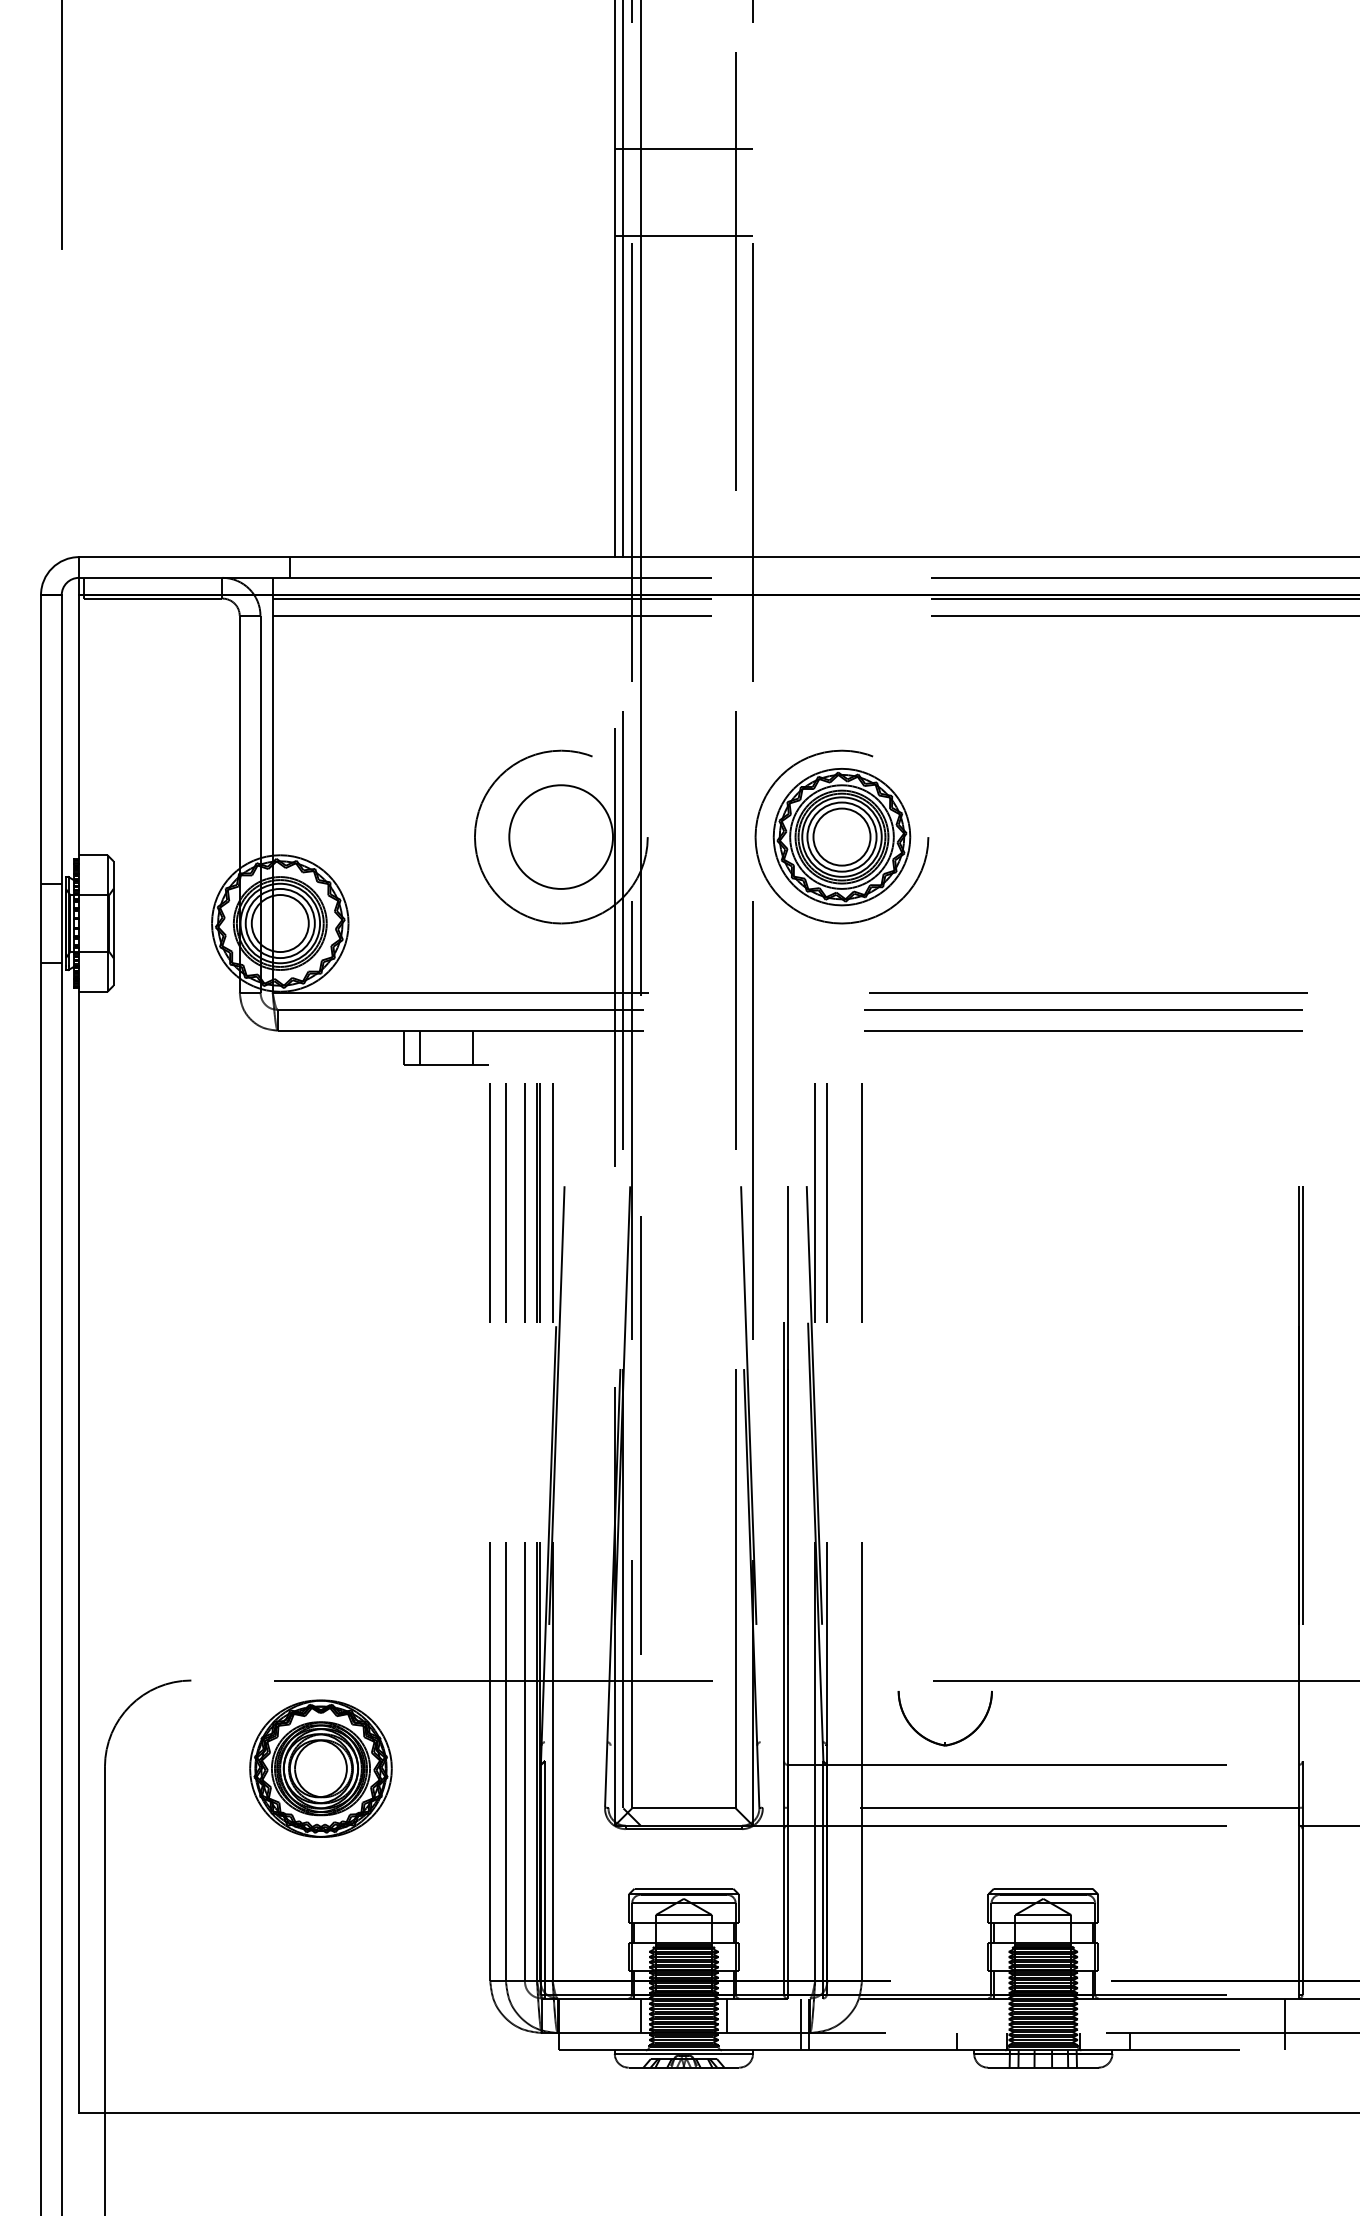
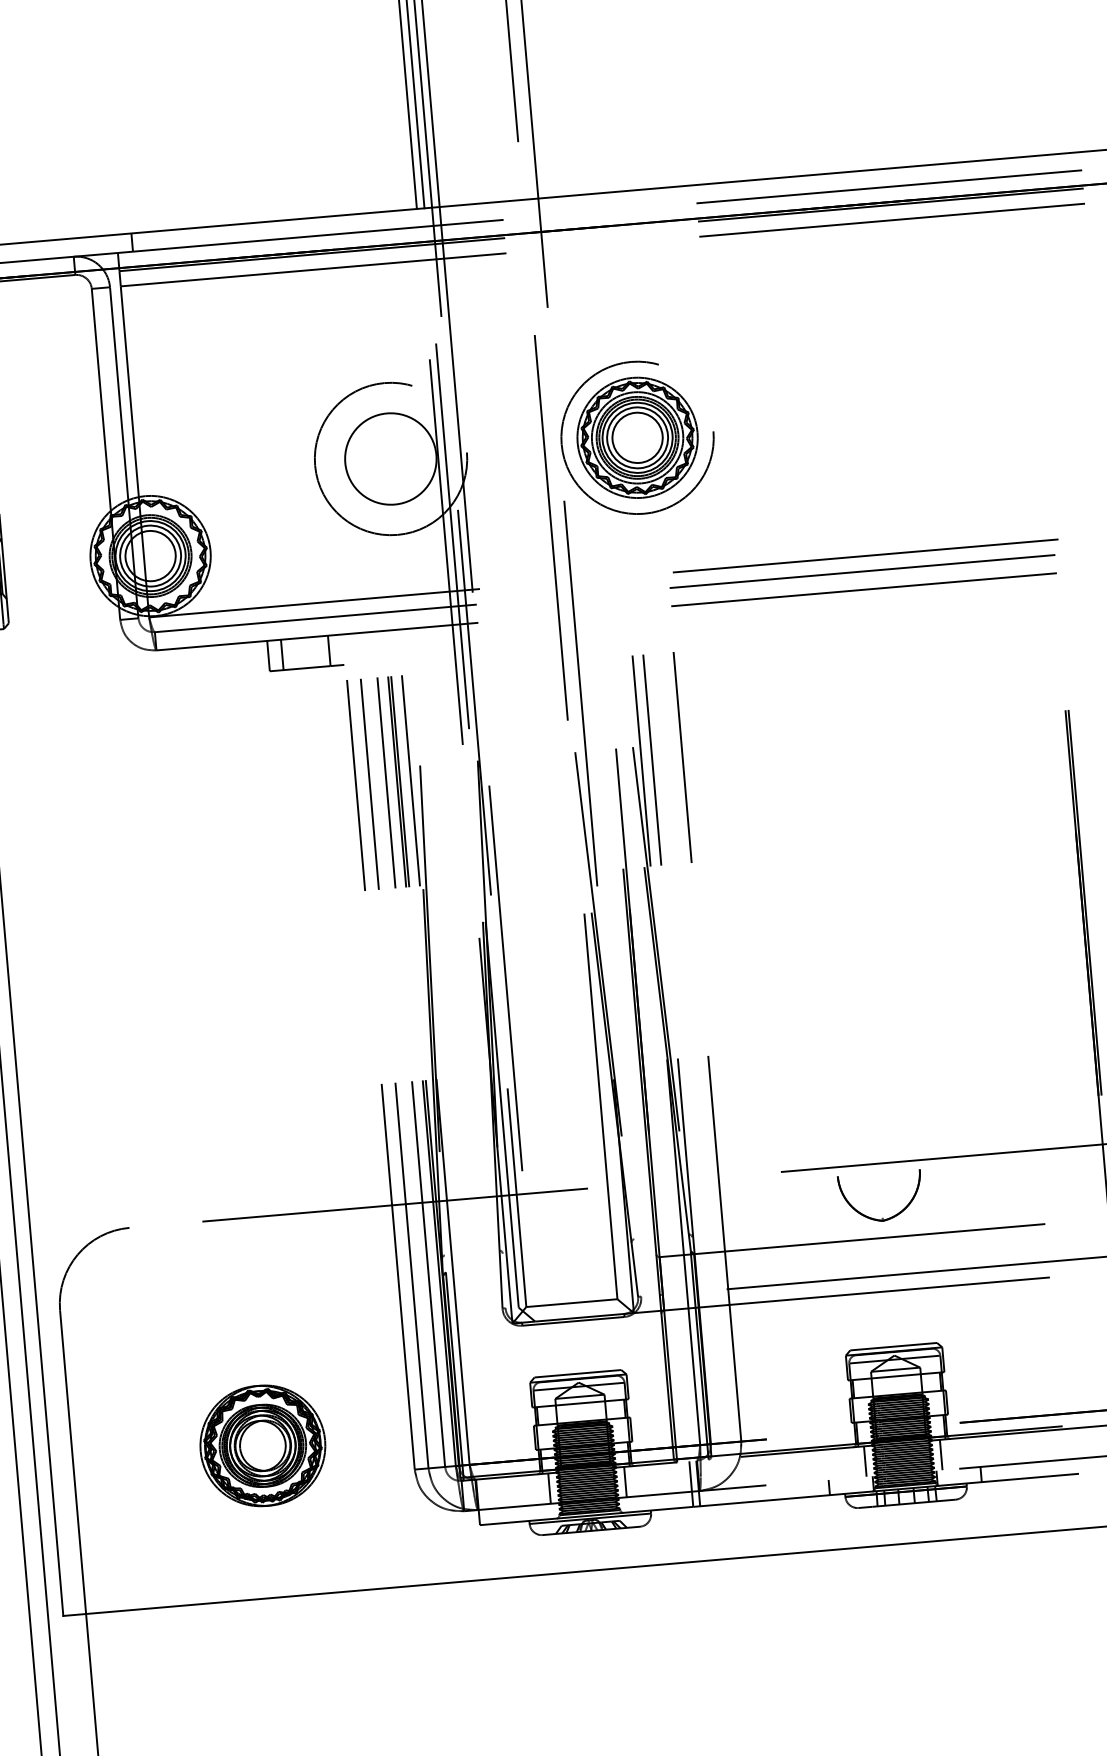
part: (944, 1742) -> (881, 1218), moved
part: (320, 1768) -> (262, 1445), moved
line: (1000, 2015) -> (865, 1461), added
line: (1086, 2015) -> (941, 1454), added

